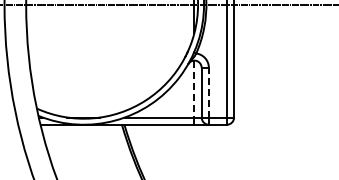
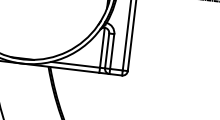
line: (194, 89) -> (102, 48), dashed -> solid
line: (208, 92) -> (111, 51), dashed -> solid

